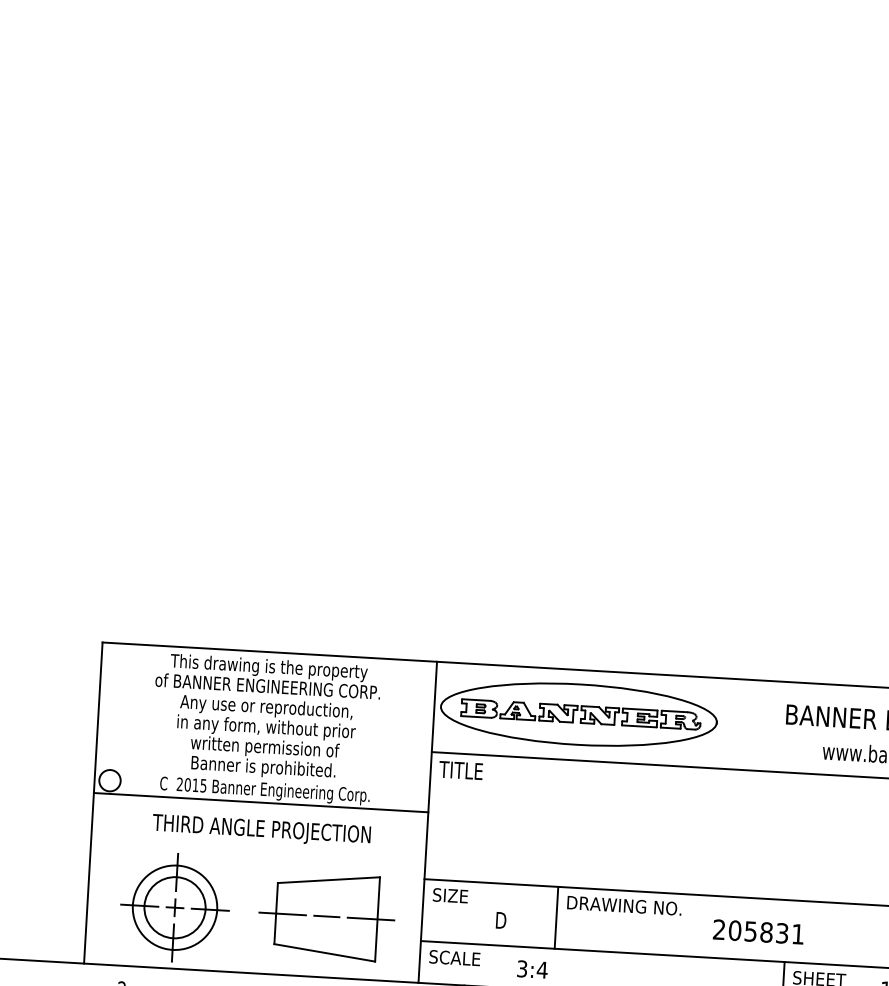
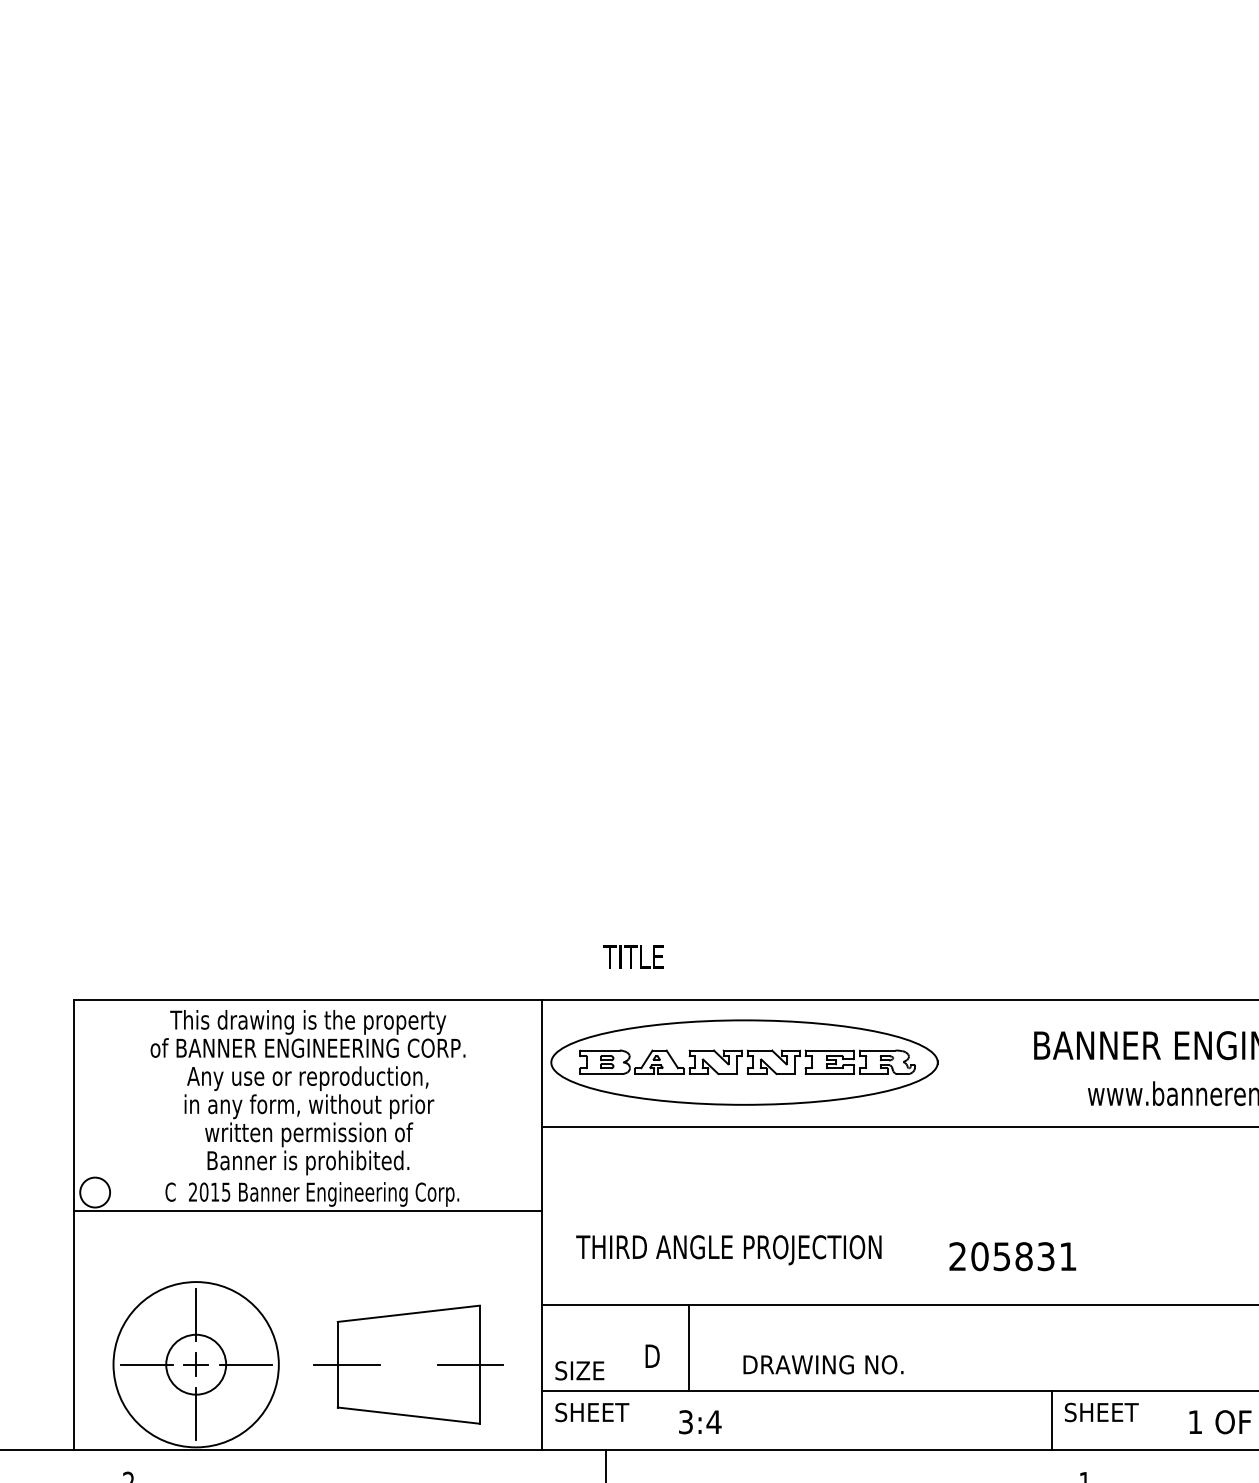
text: (461, 770) -> (633, 956), moved
text: (261, 830) -> (728, 1250), moved
text: (450, 895) -> (579, 1370), moved
text: (624, 905) -> (823, 1364), moved
circle: (174, 907) -> (195, 1364), size x0.7
circle: (175, 907) -> (196, 1364), size x1.4
line: (326, 916) -> (408, 1364), removed
line: (556, 917) -> (688, 1347), moved
text: (758, 931) -> (1012, 1256), moved
text: (460, 958) -> (599, 1412), SCALE -> SHEET

